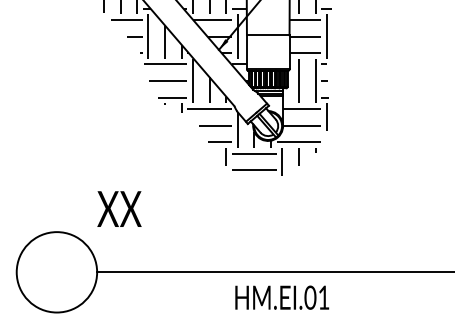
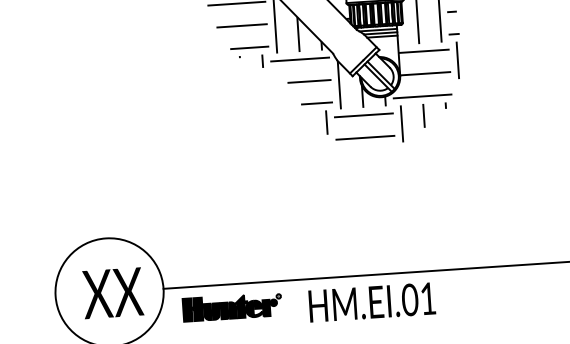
text: (119, 208) -> (113, 292), moved
part: (147, 289) -> (232, 307), added
text: (282, 297) -> (372, 302), moved

